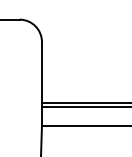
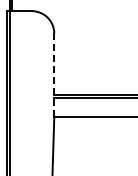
line: (42, 84) -> (54, 75), solid -> dashed

